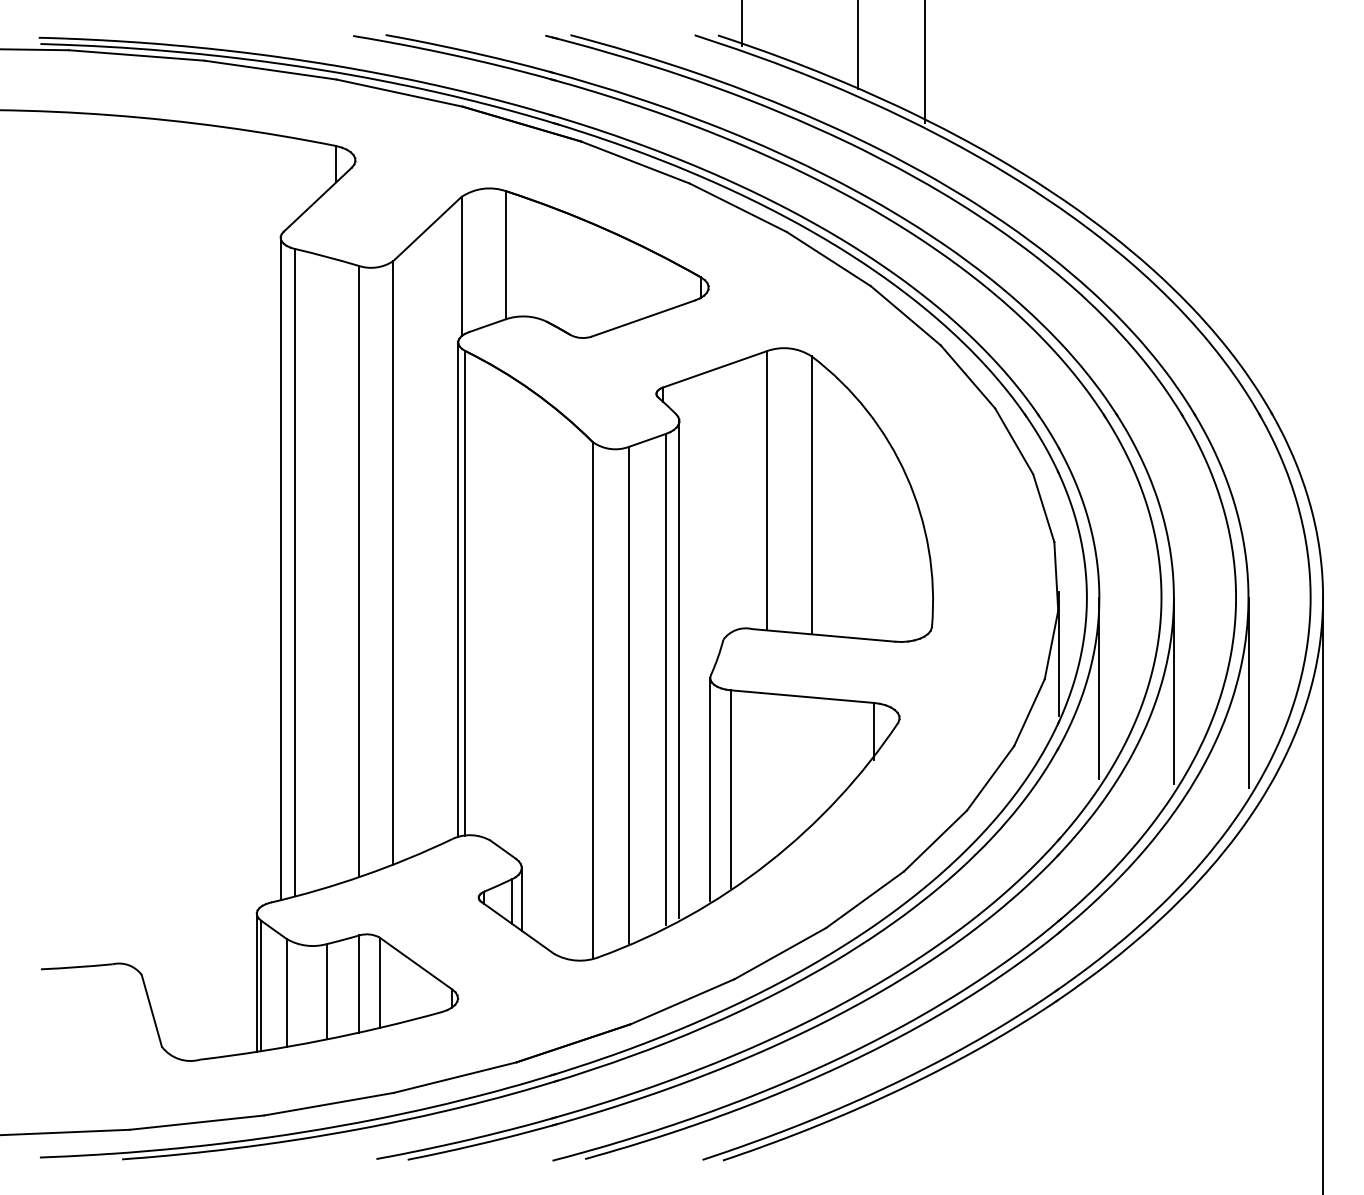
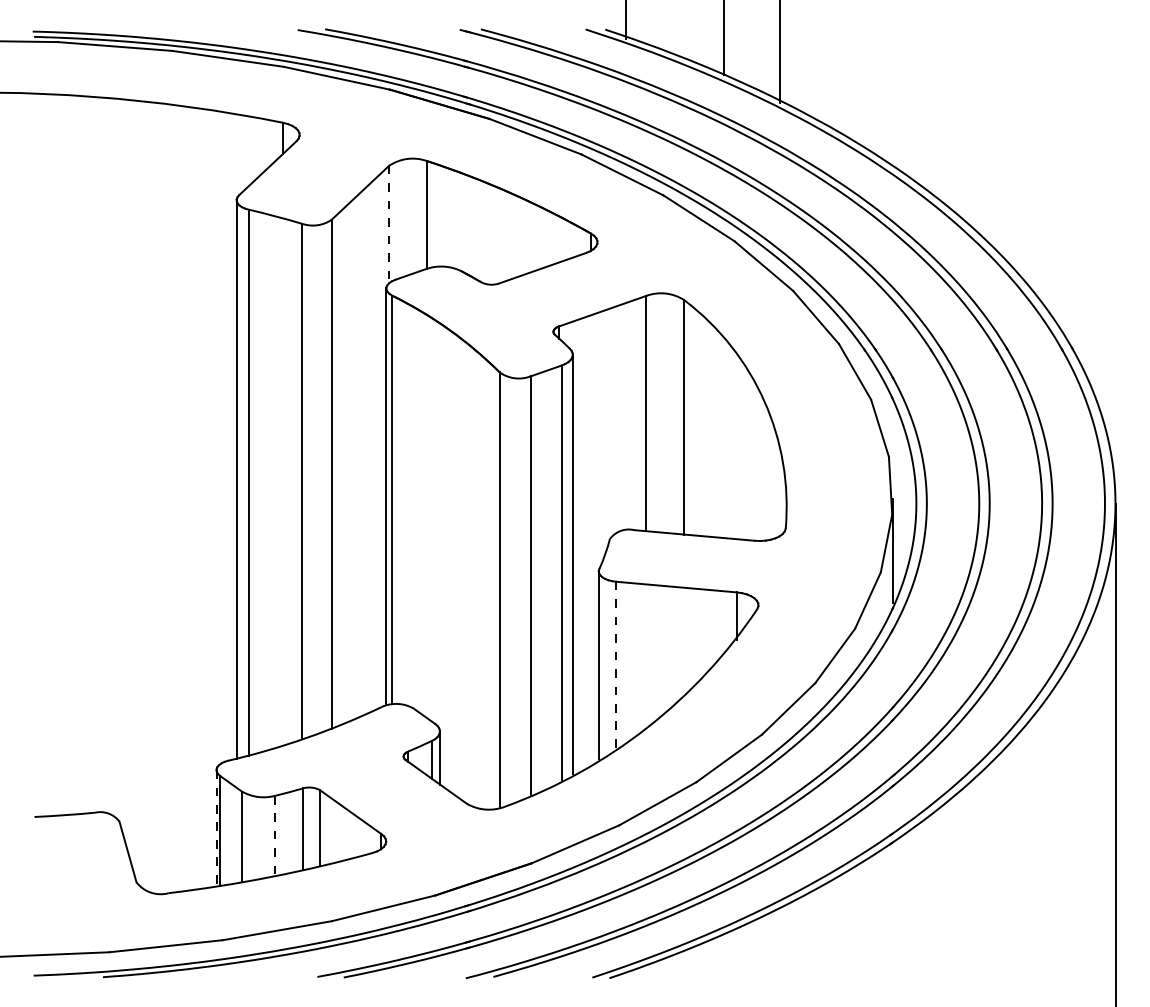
line: (461, 266) -> (389, 224), solid -> dashed
line: (1099, 688) -> (926, 580), removed
line: (1173, 690) -> (989, 581), removed
line: (1248, 692) -> (1052, 583), removed
line: (730, 789) -> (615, 665), solid -> dashed
line: (256, 983) -> (216, 828), solid -> dashed
line: (326, 991) -> (275, 835), solid -> dashed

